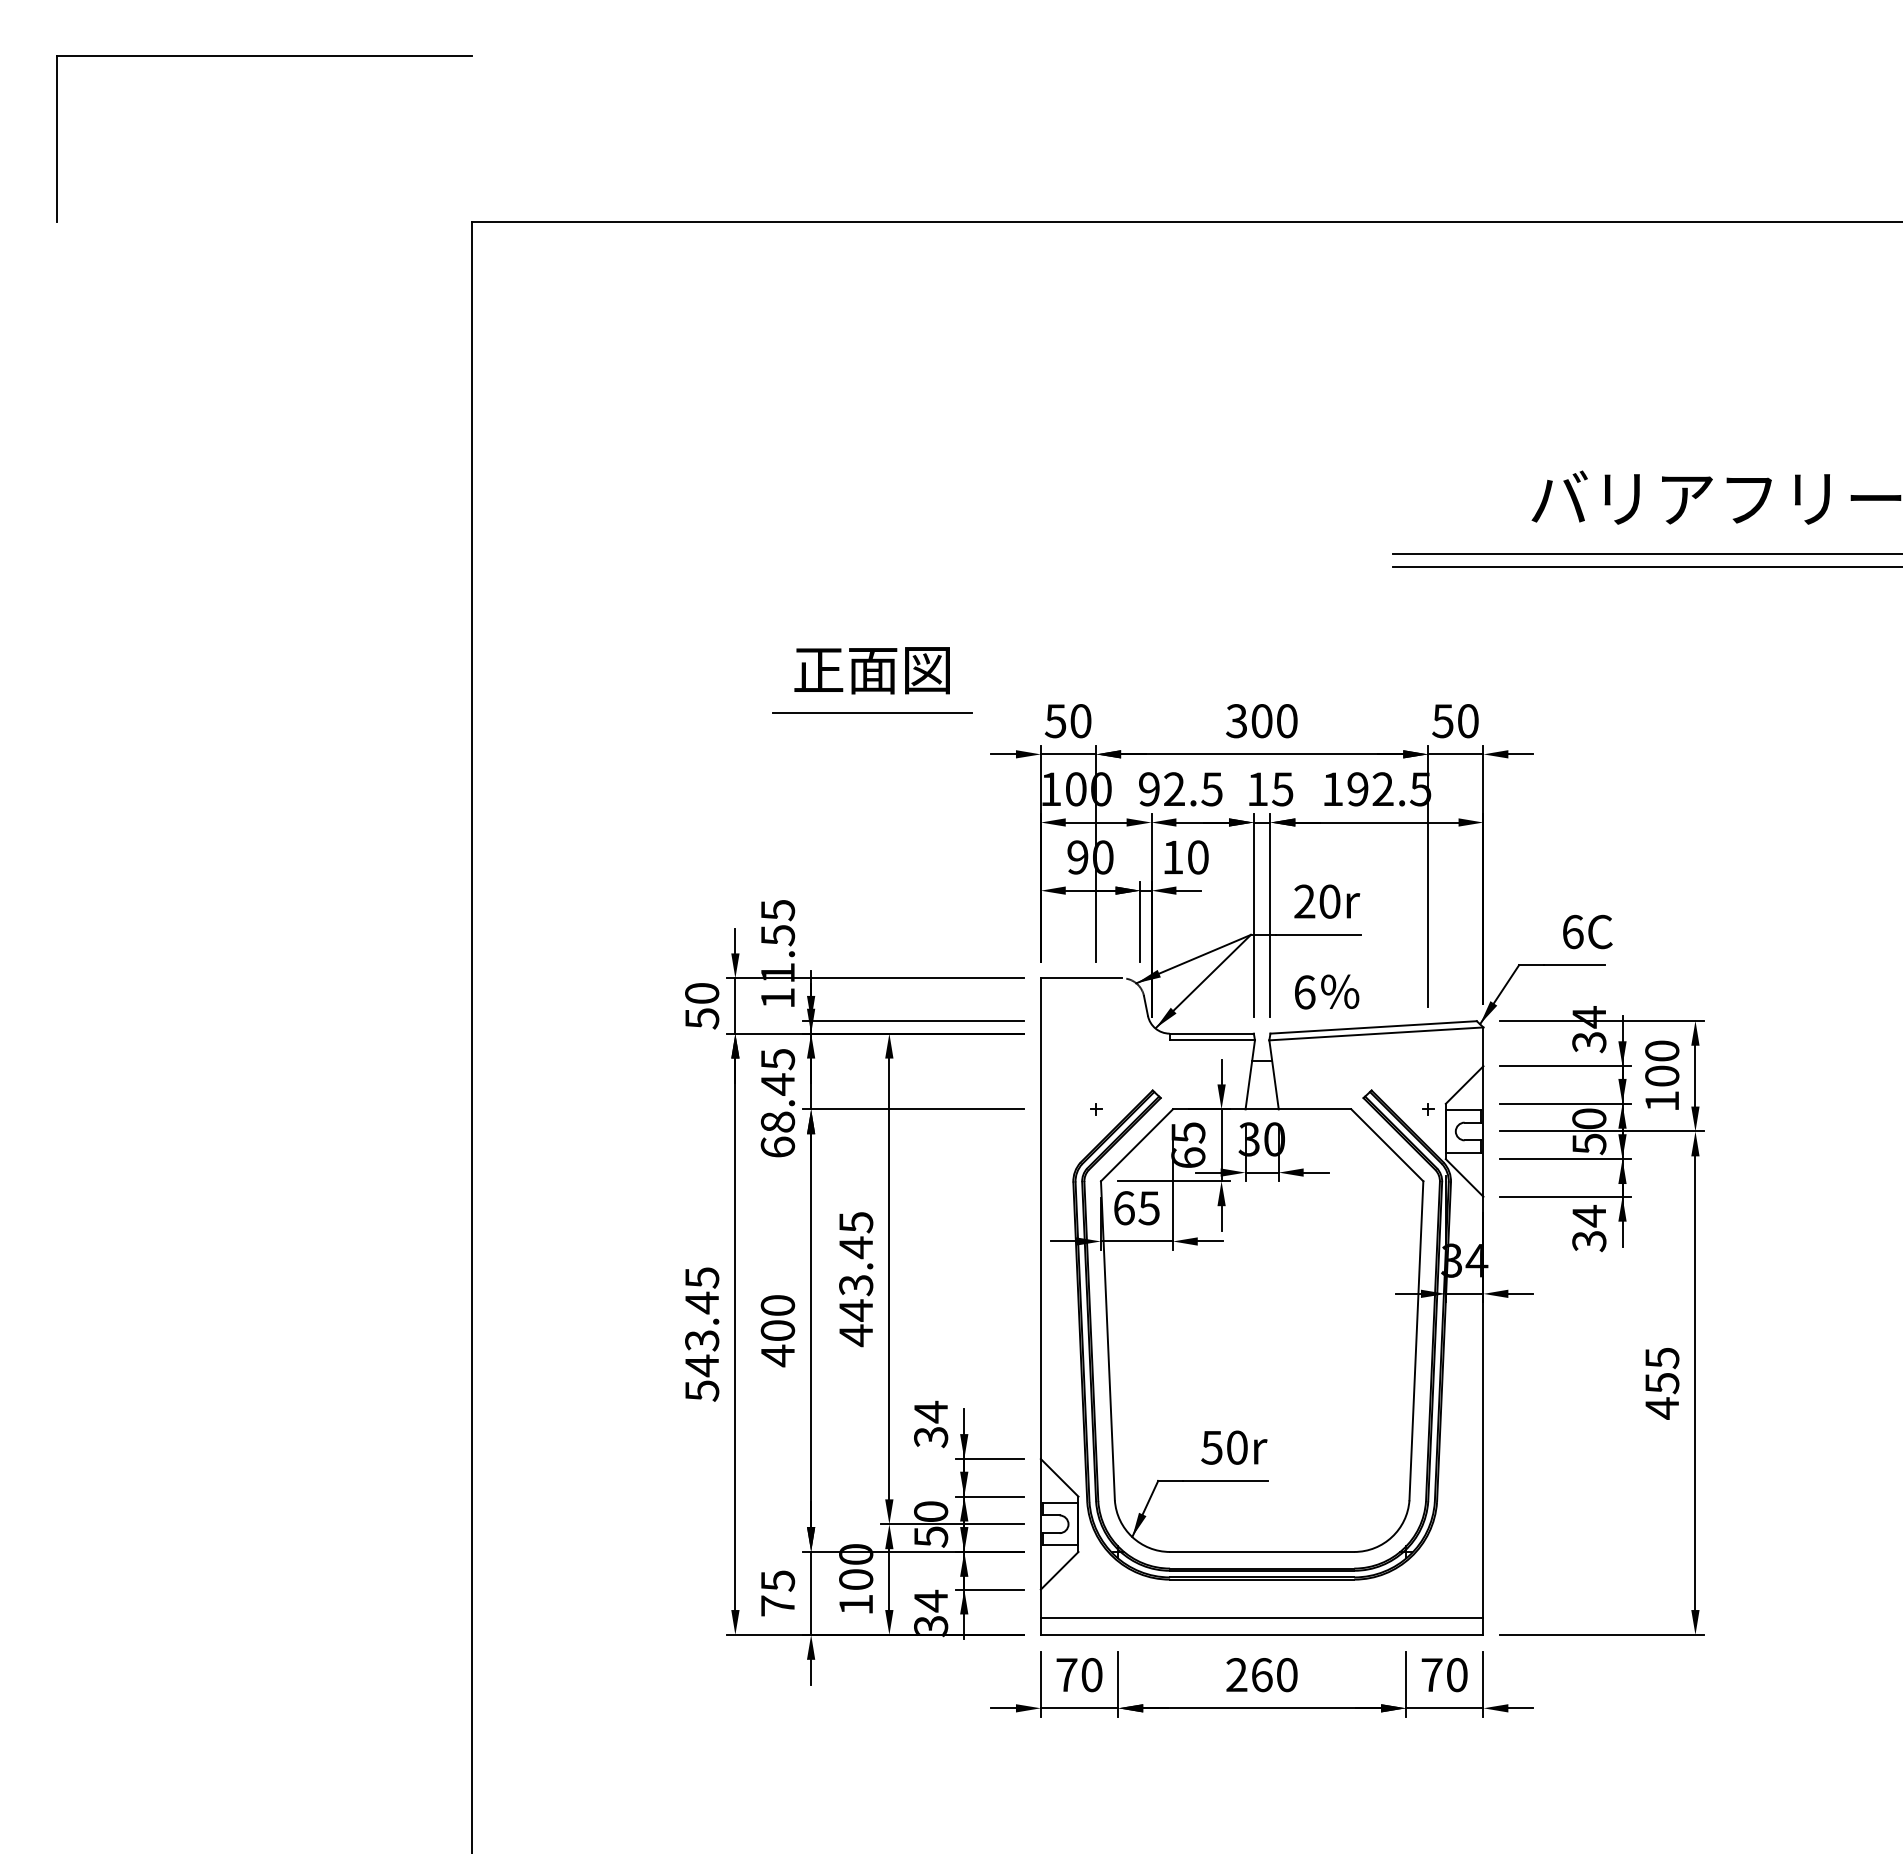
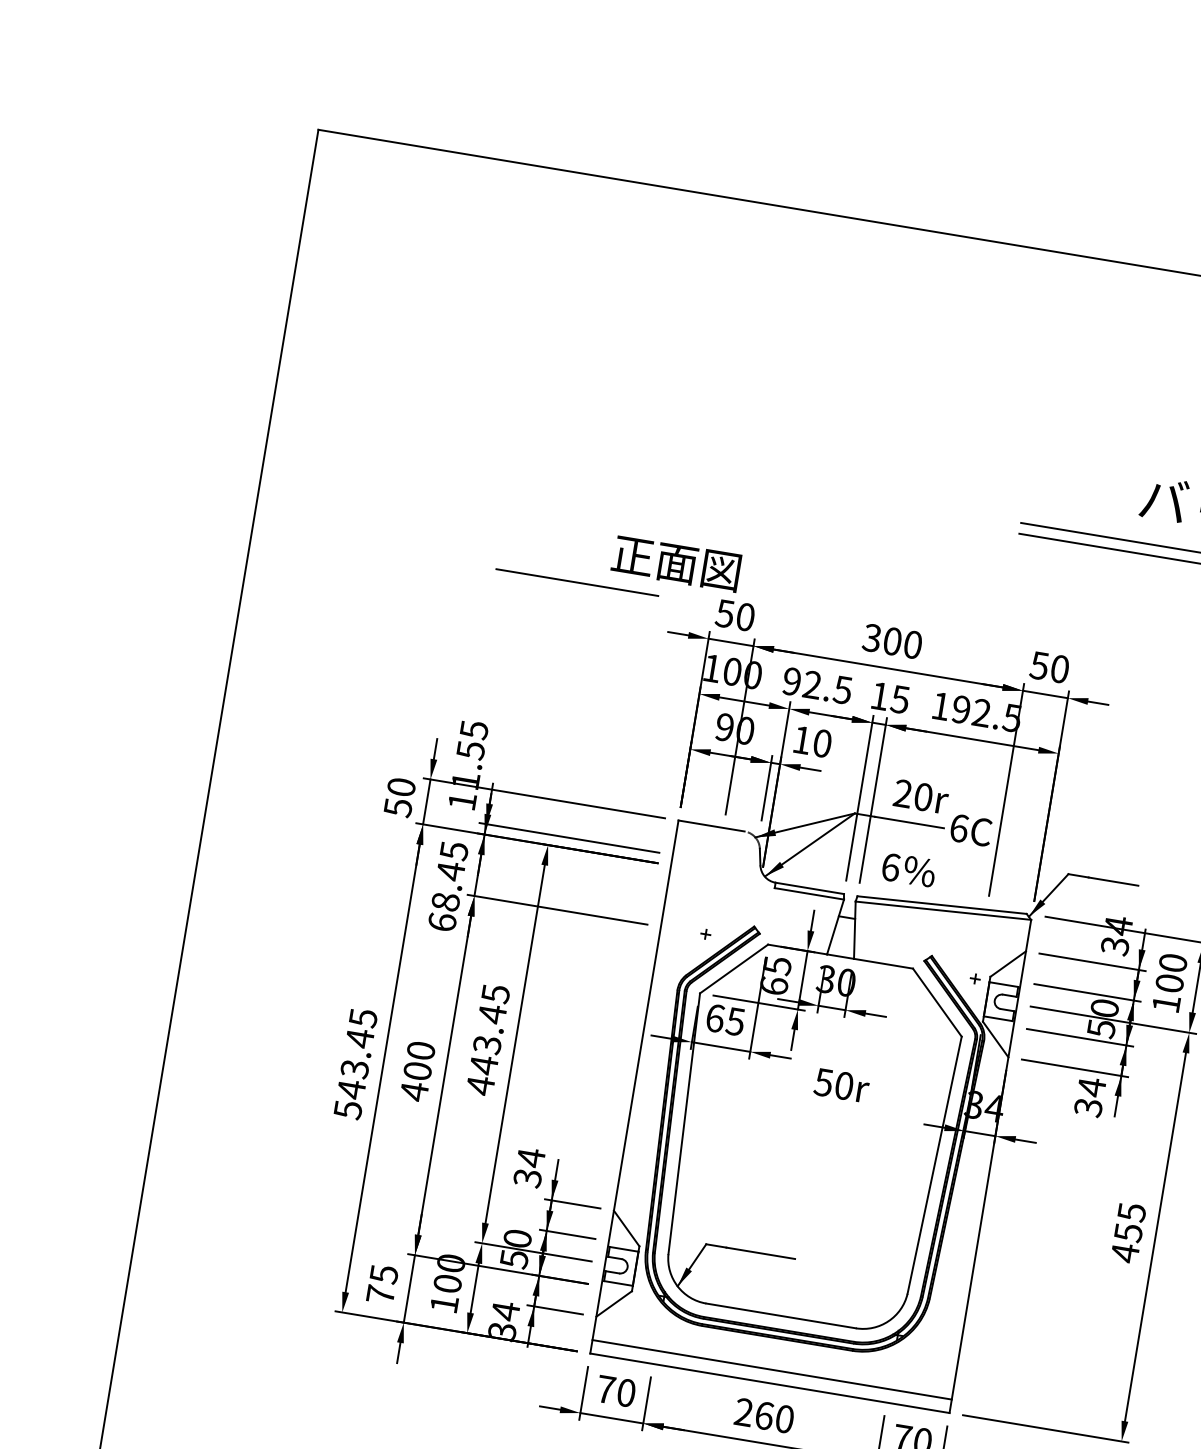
text: (871, 670) -> (675, 563), moved
text: (1587, 931) -> (971, 829), moved
text: (1234, 1447) -> (842, 1085), moved

